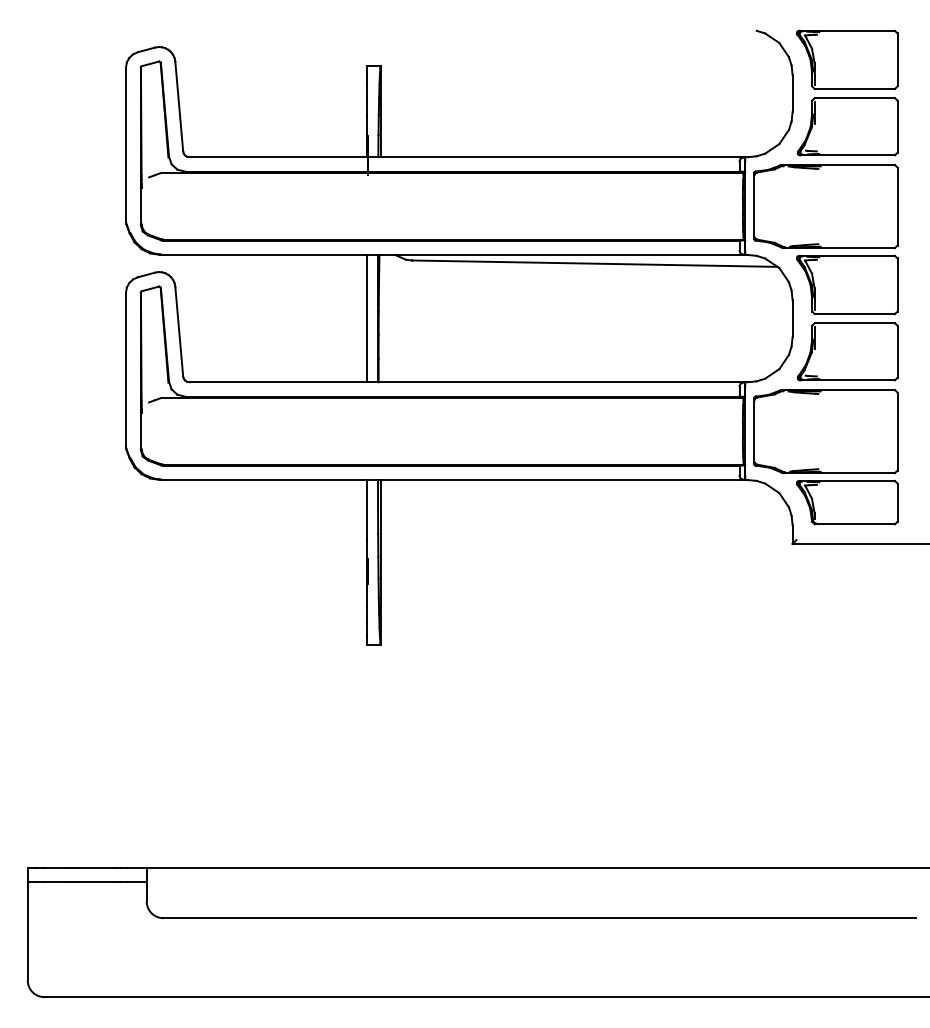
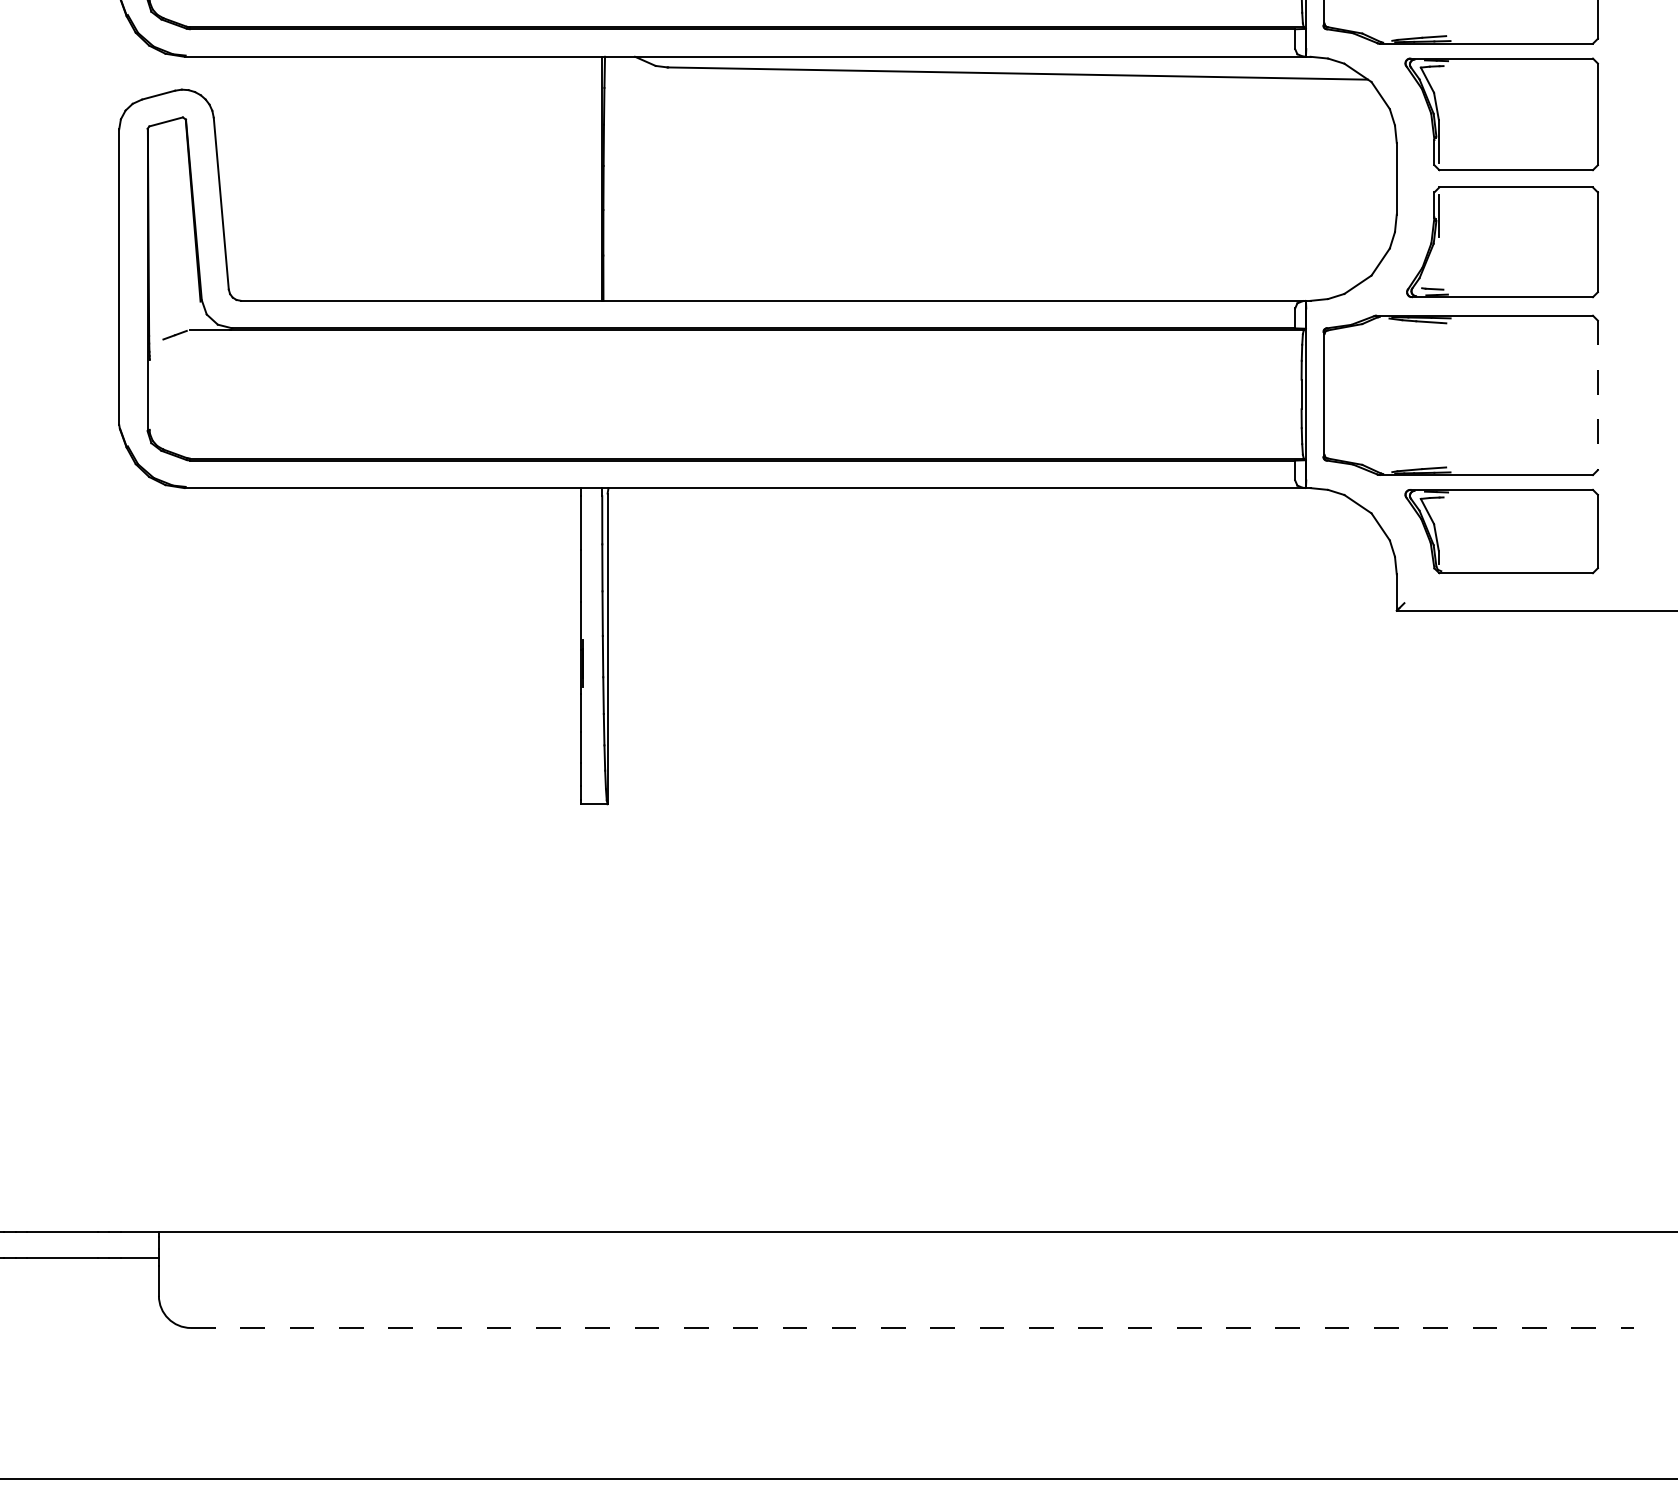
line: (366, 318) -> (580, 178), removed
line: (897, 431) -> (1597, 395), solid -> dashed
line: (540, 918) -> (913, 1328), solid -> dashed

